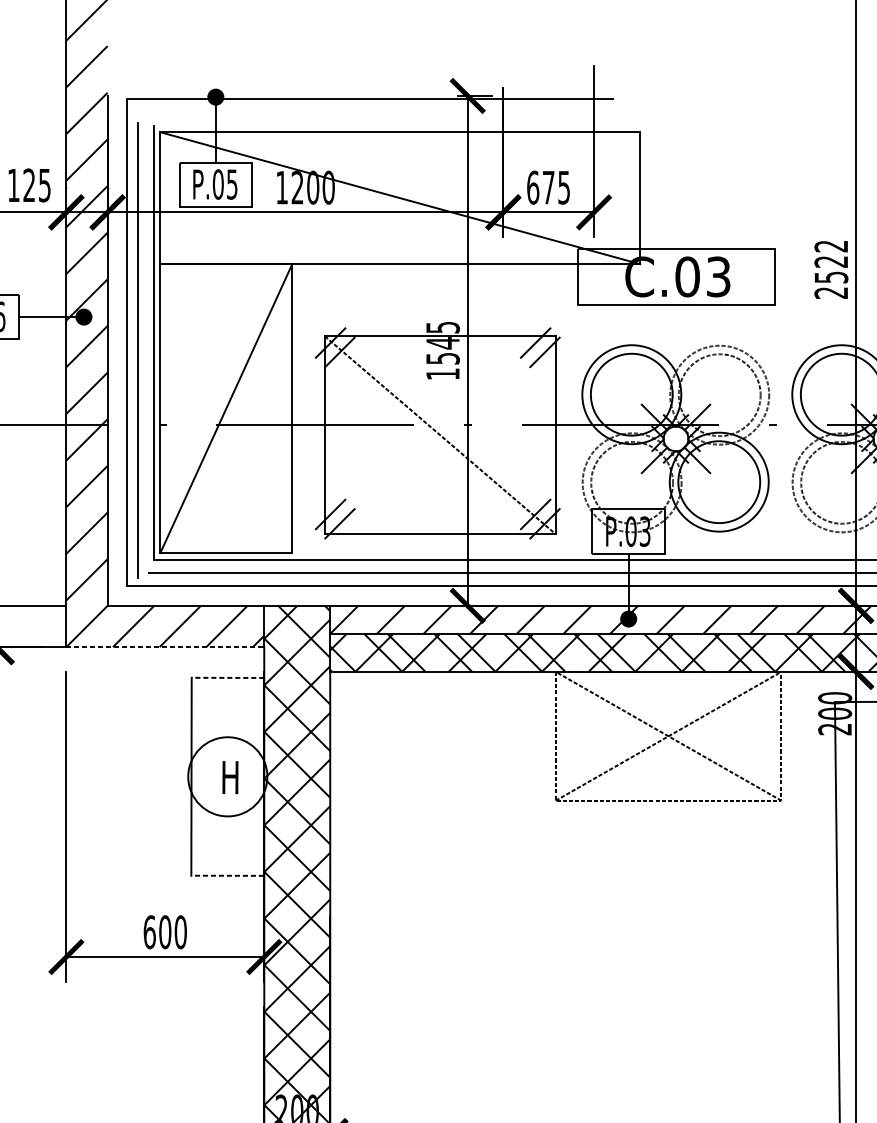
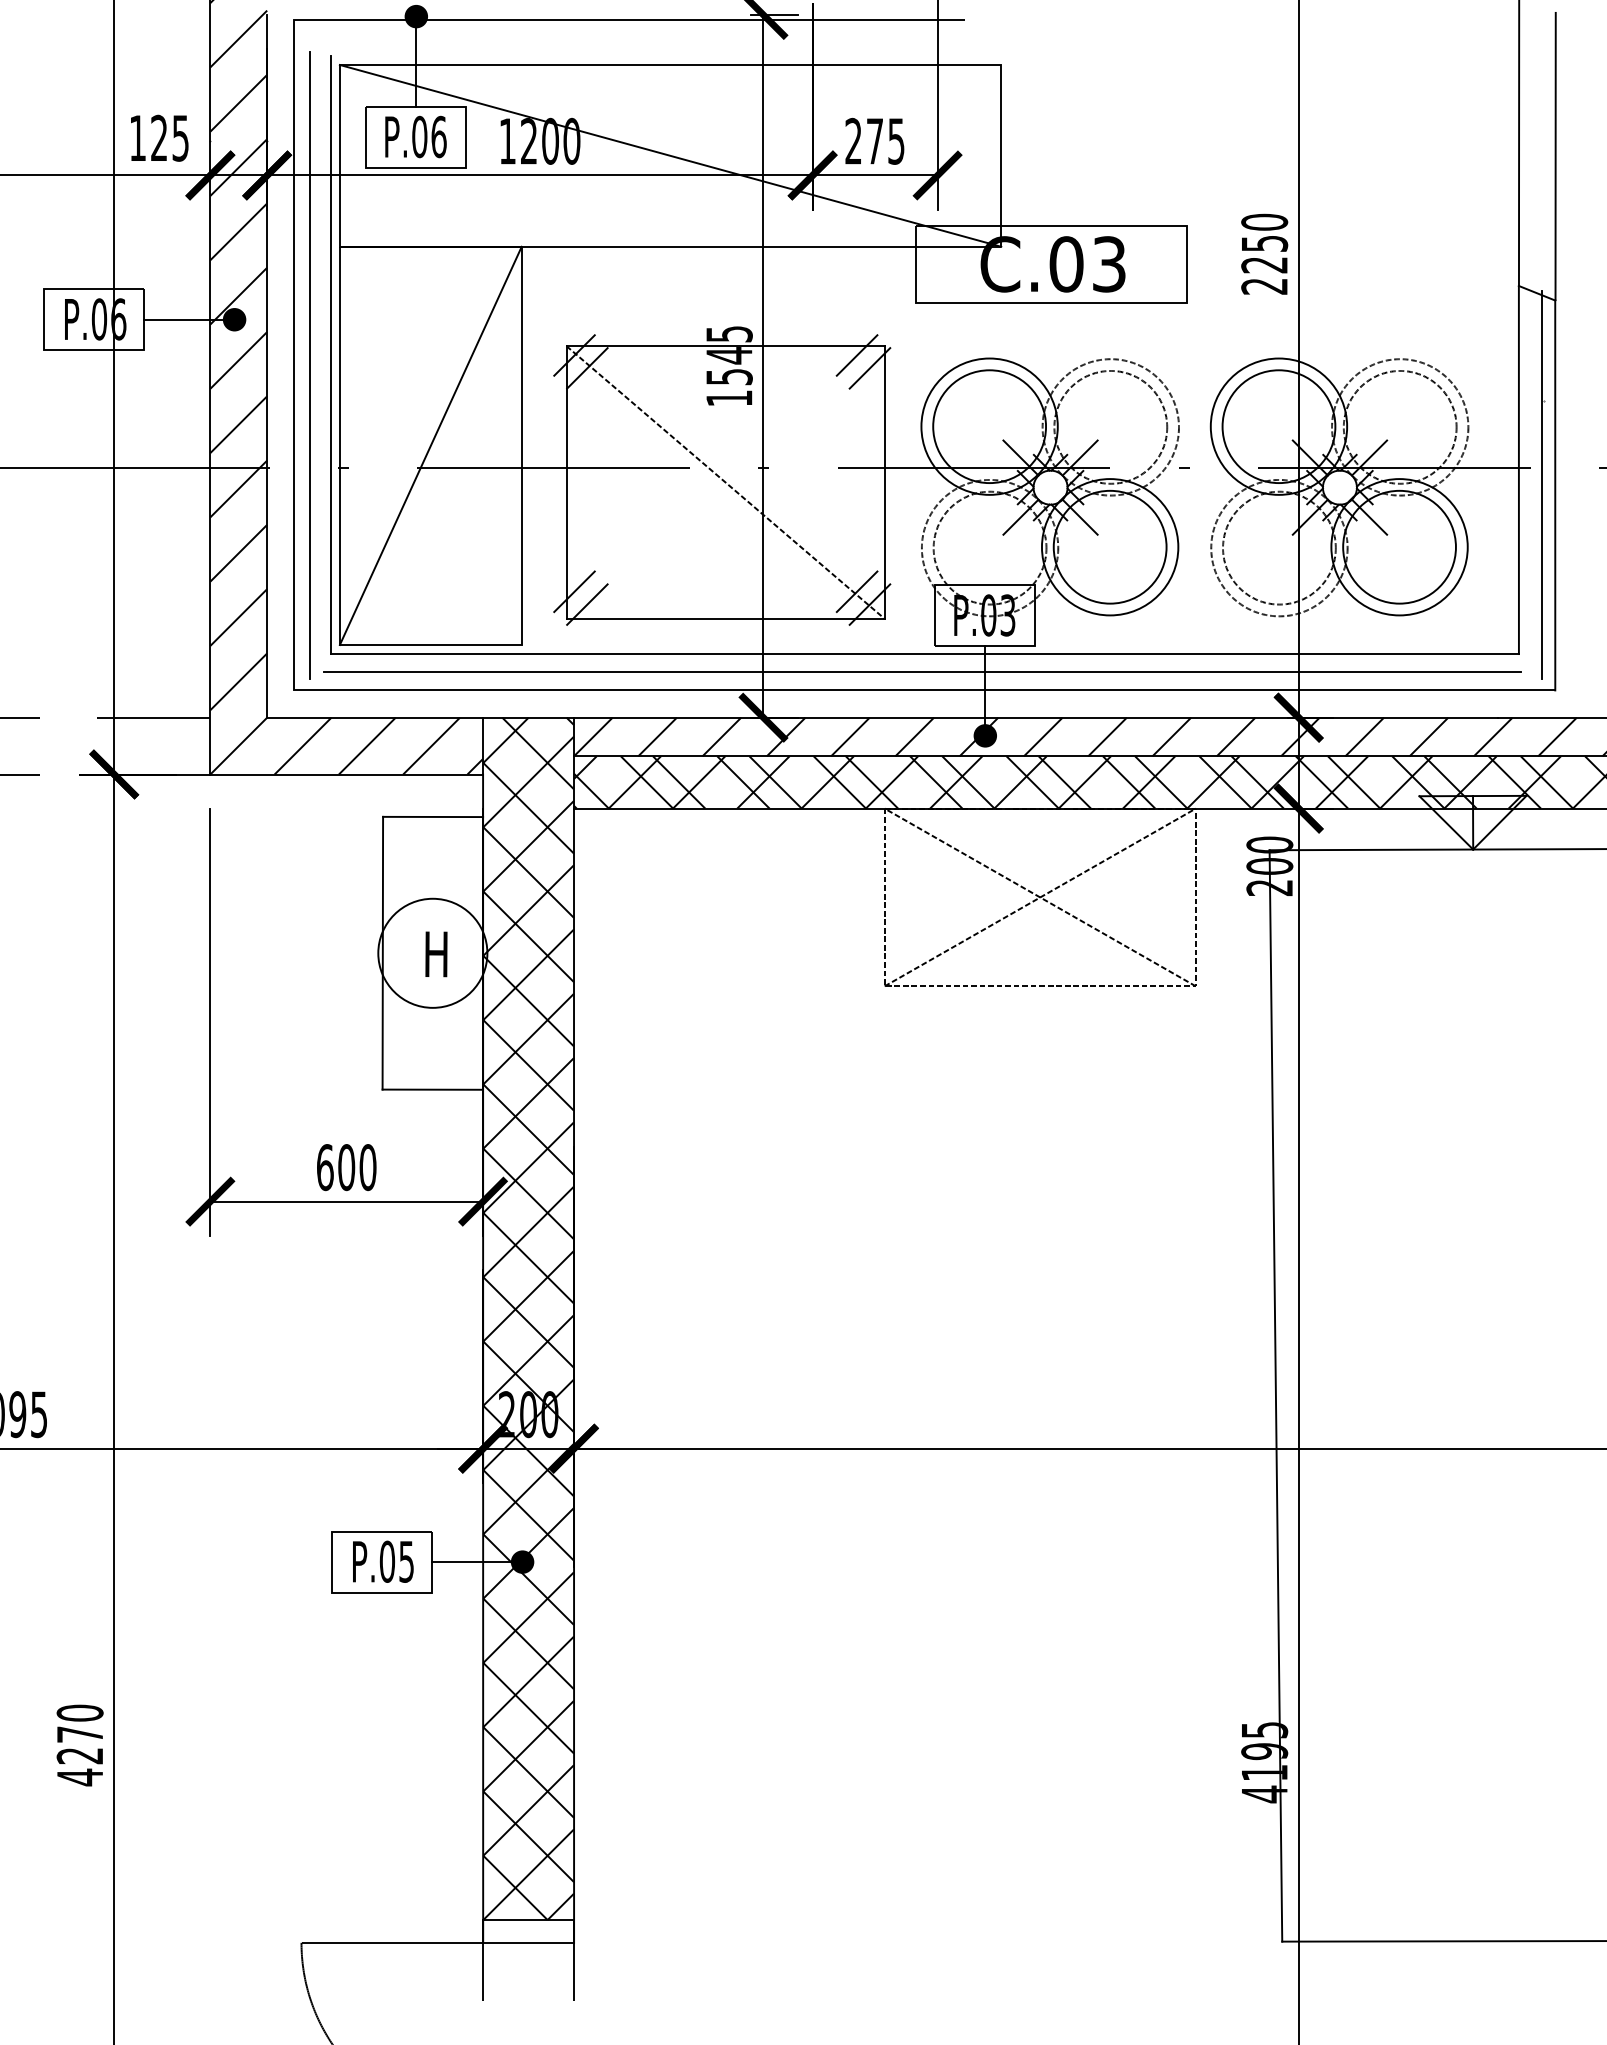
text: (231, 184) -> (438, 136), P.05 -> P.06
text: (533, 187) -> (853, 140), 675 -> 275
text: (831, 261) -> (1264, 243), 2522 -> 2250
line: (165, 647) -> (347, 774), dashed -> solid
line: (228, 677) -> (433, 816), dashed -> solid
line: (227, 875) -> (432, 1089), dashed -> solid

